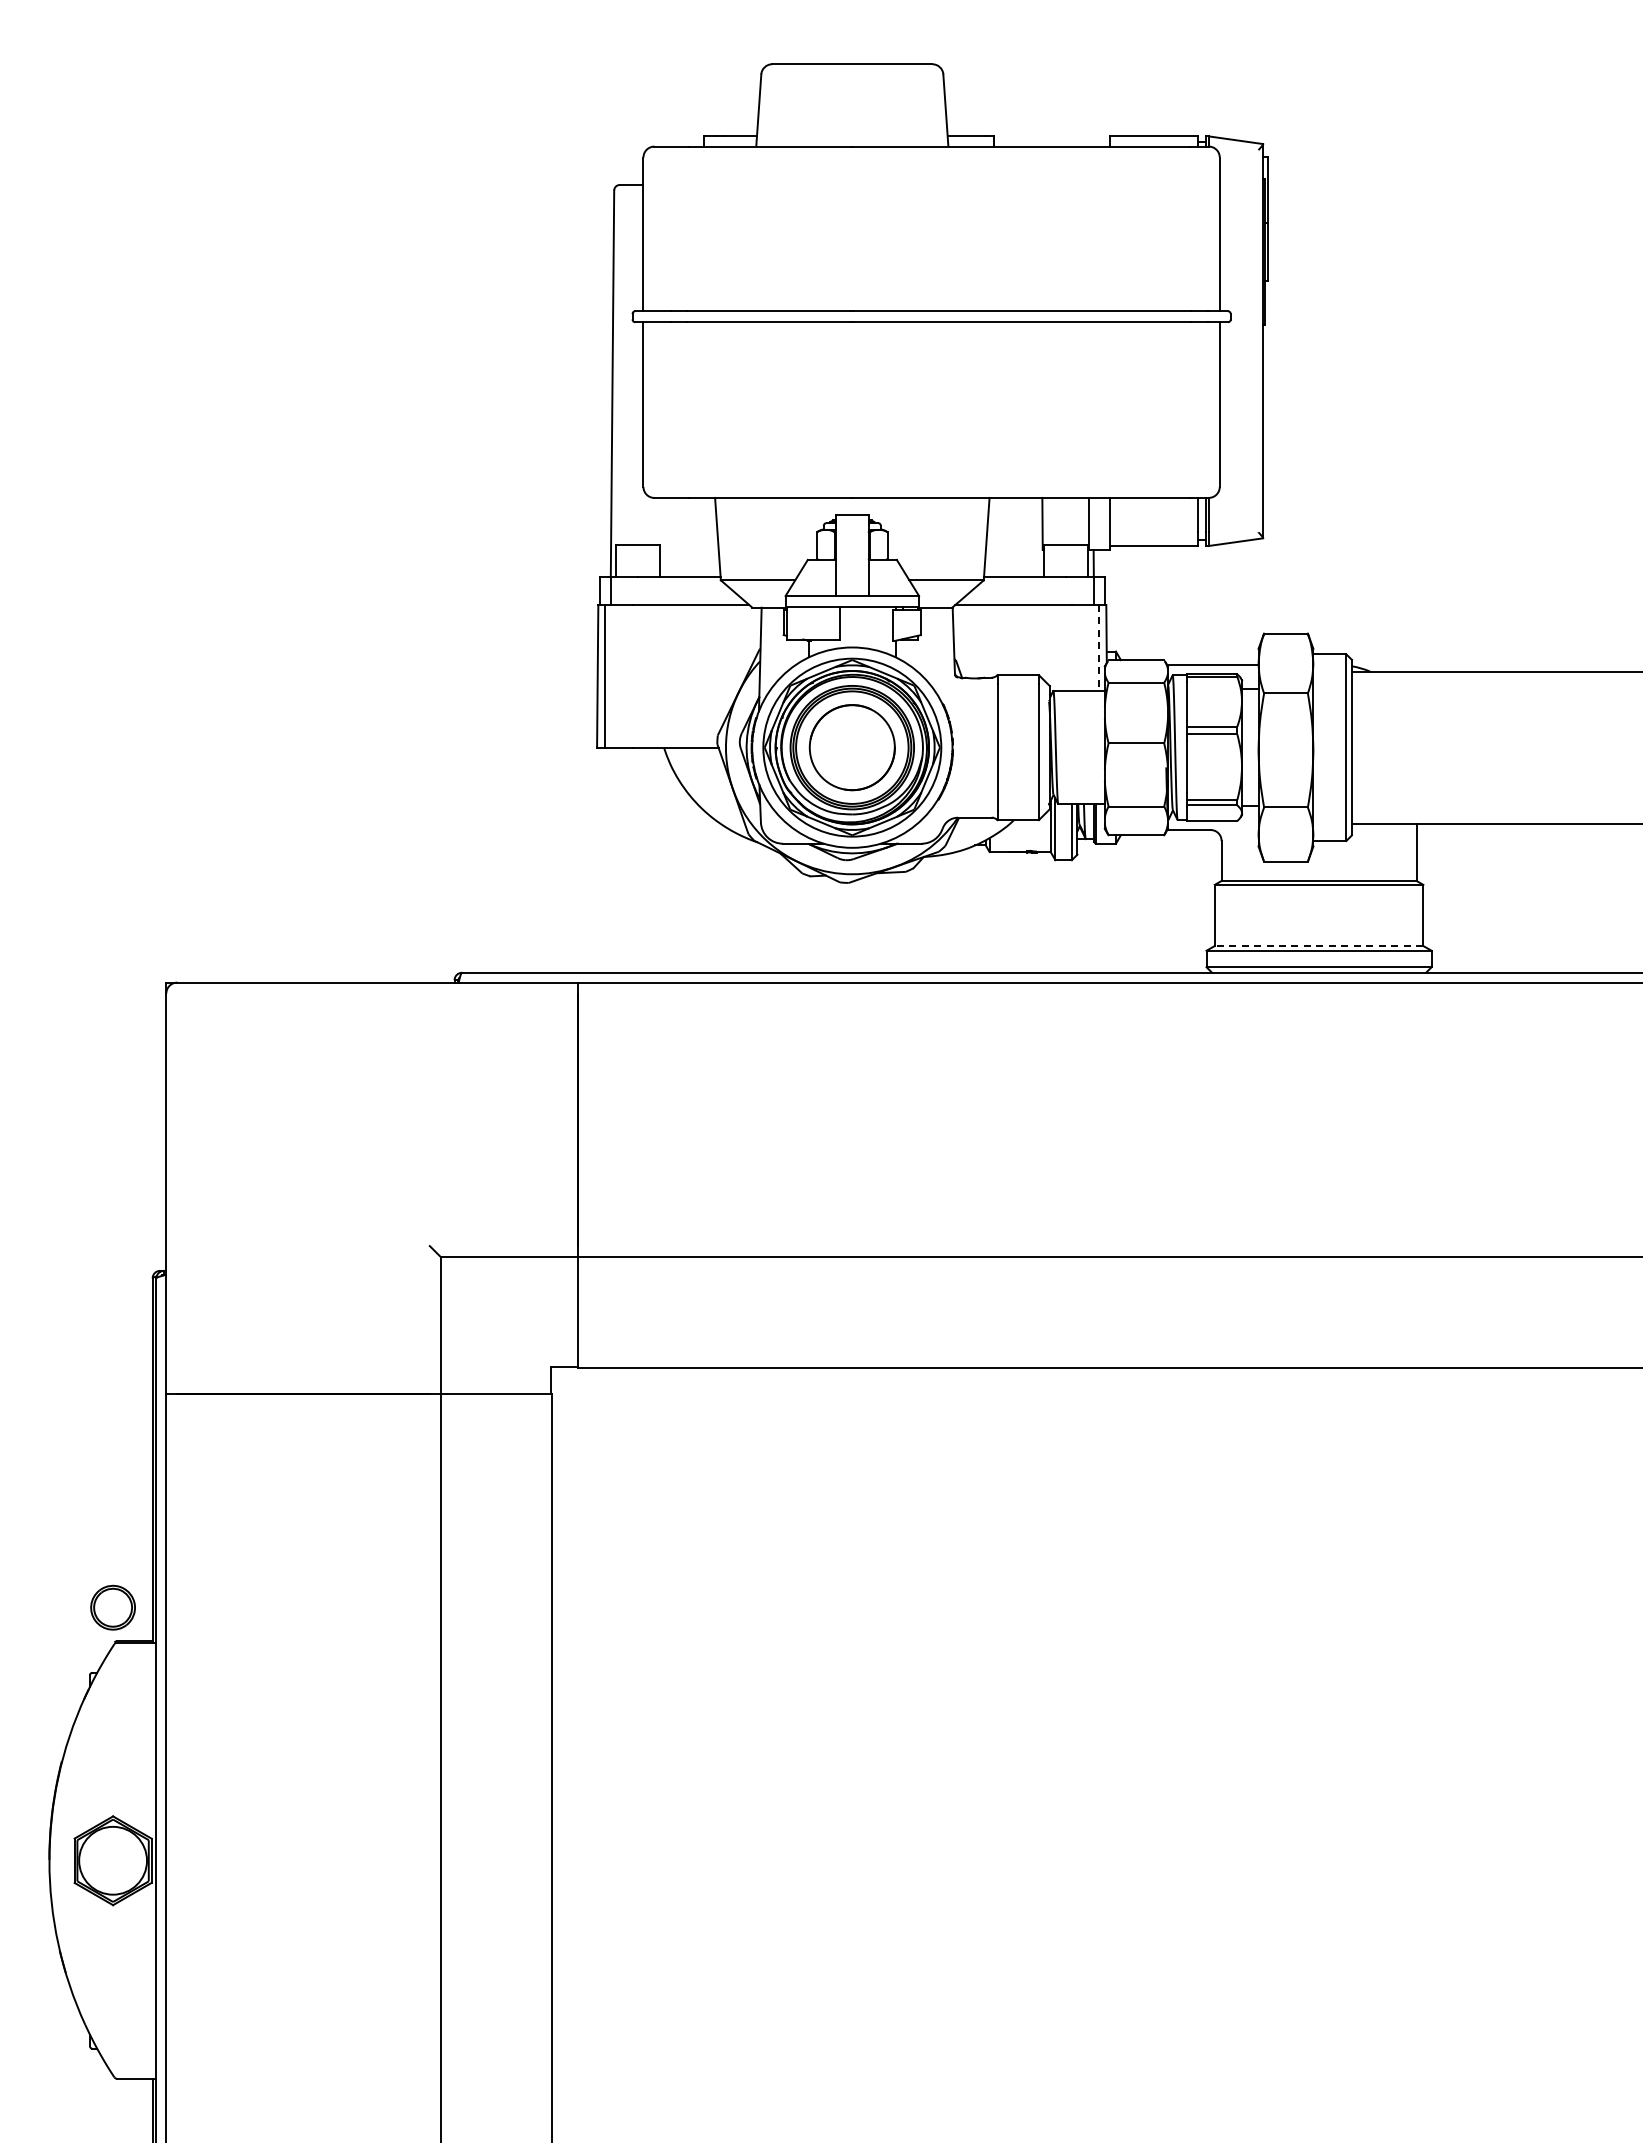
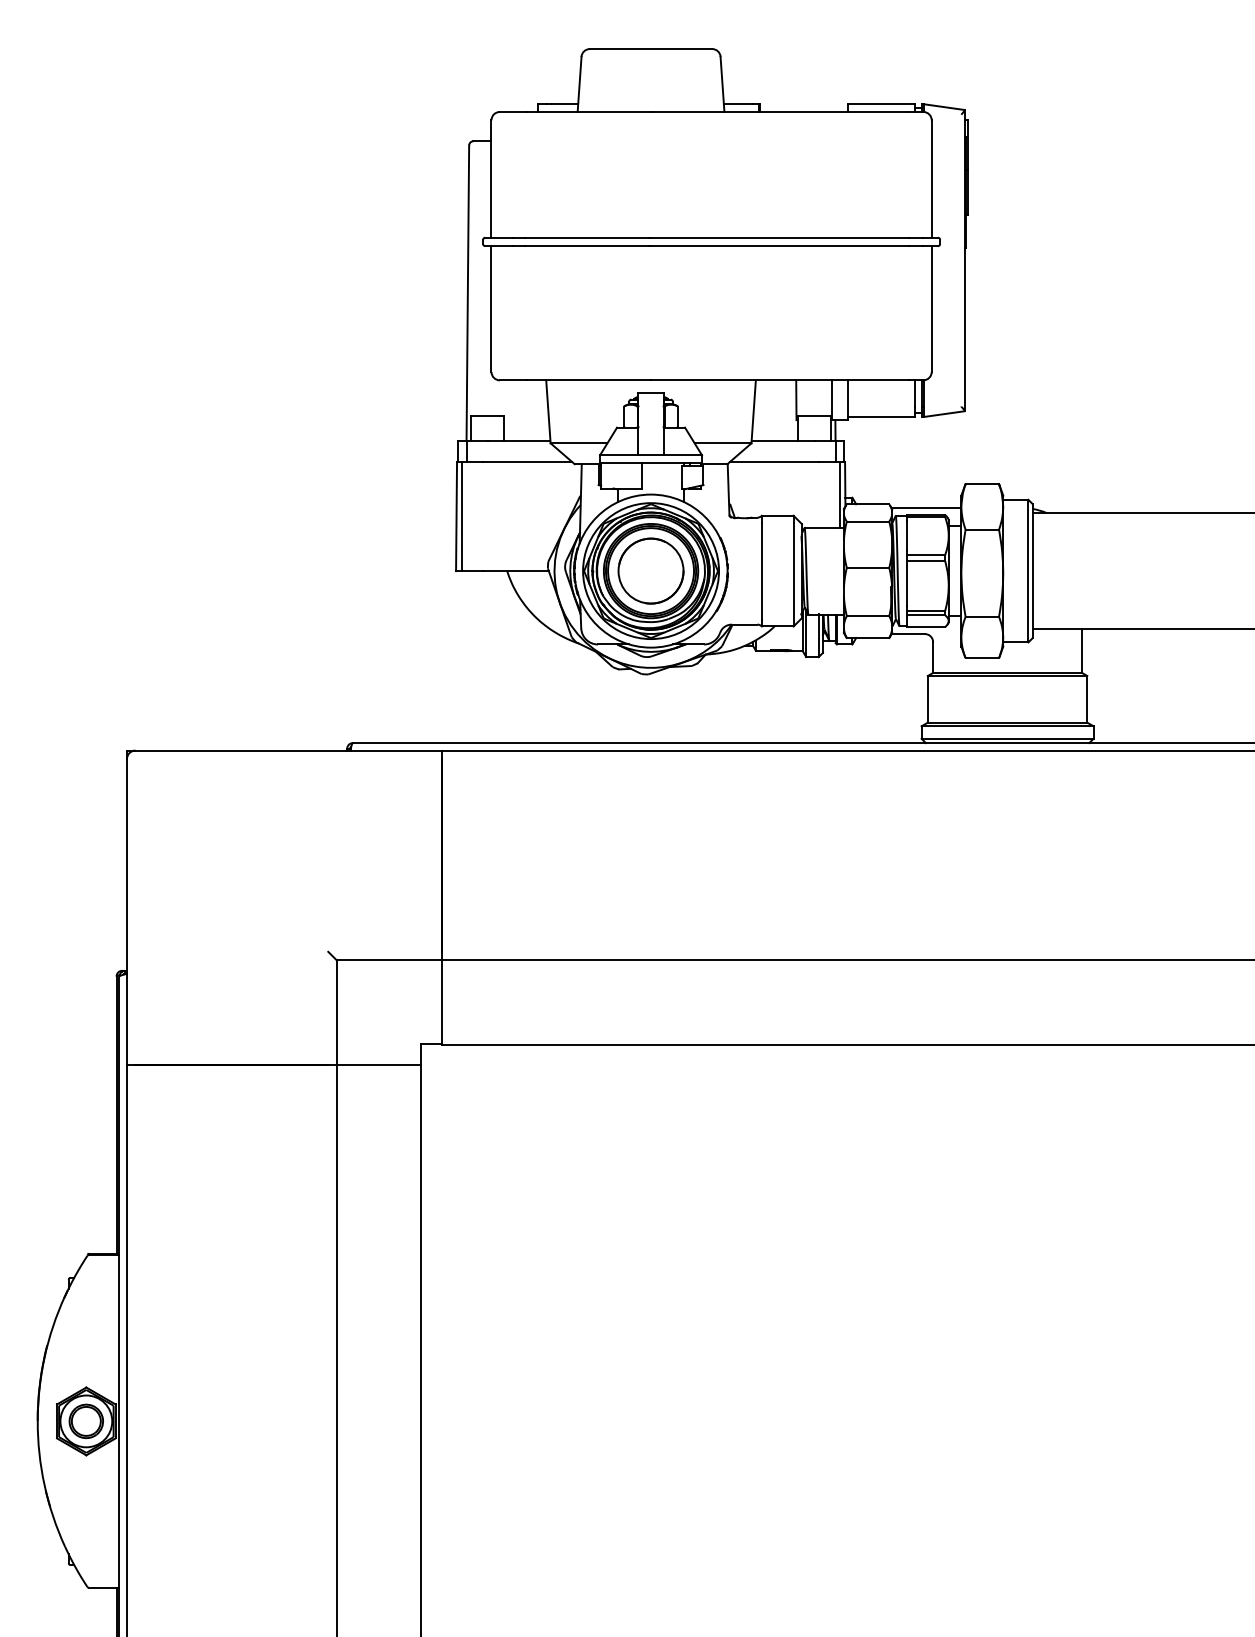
line: (1099, 647) -> (839, 494), dashed -> solid
line: (1318, 946) -> (1007, 723), dashed -> solid
part: (112, 1607) -> (85, 1421), moved

